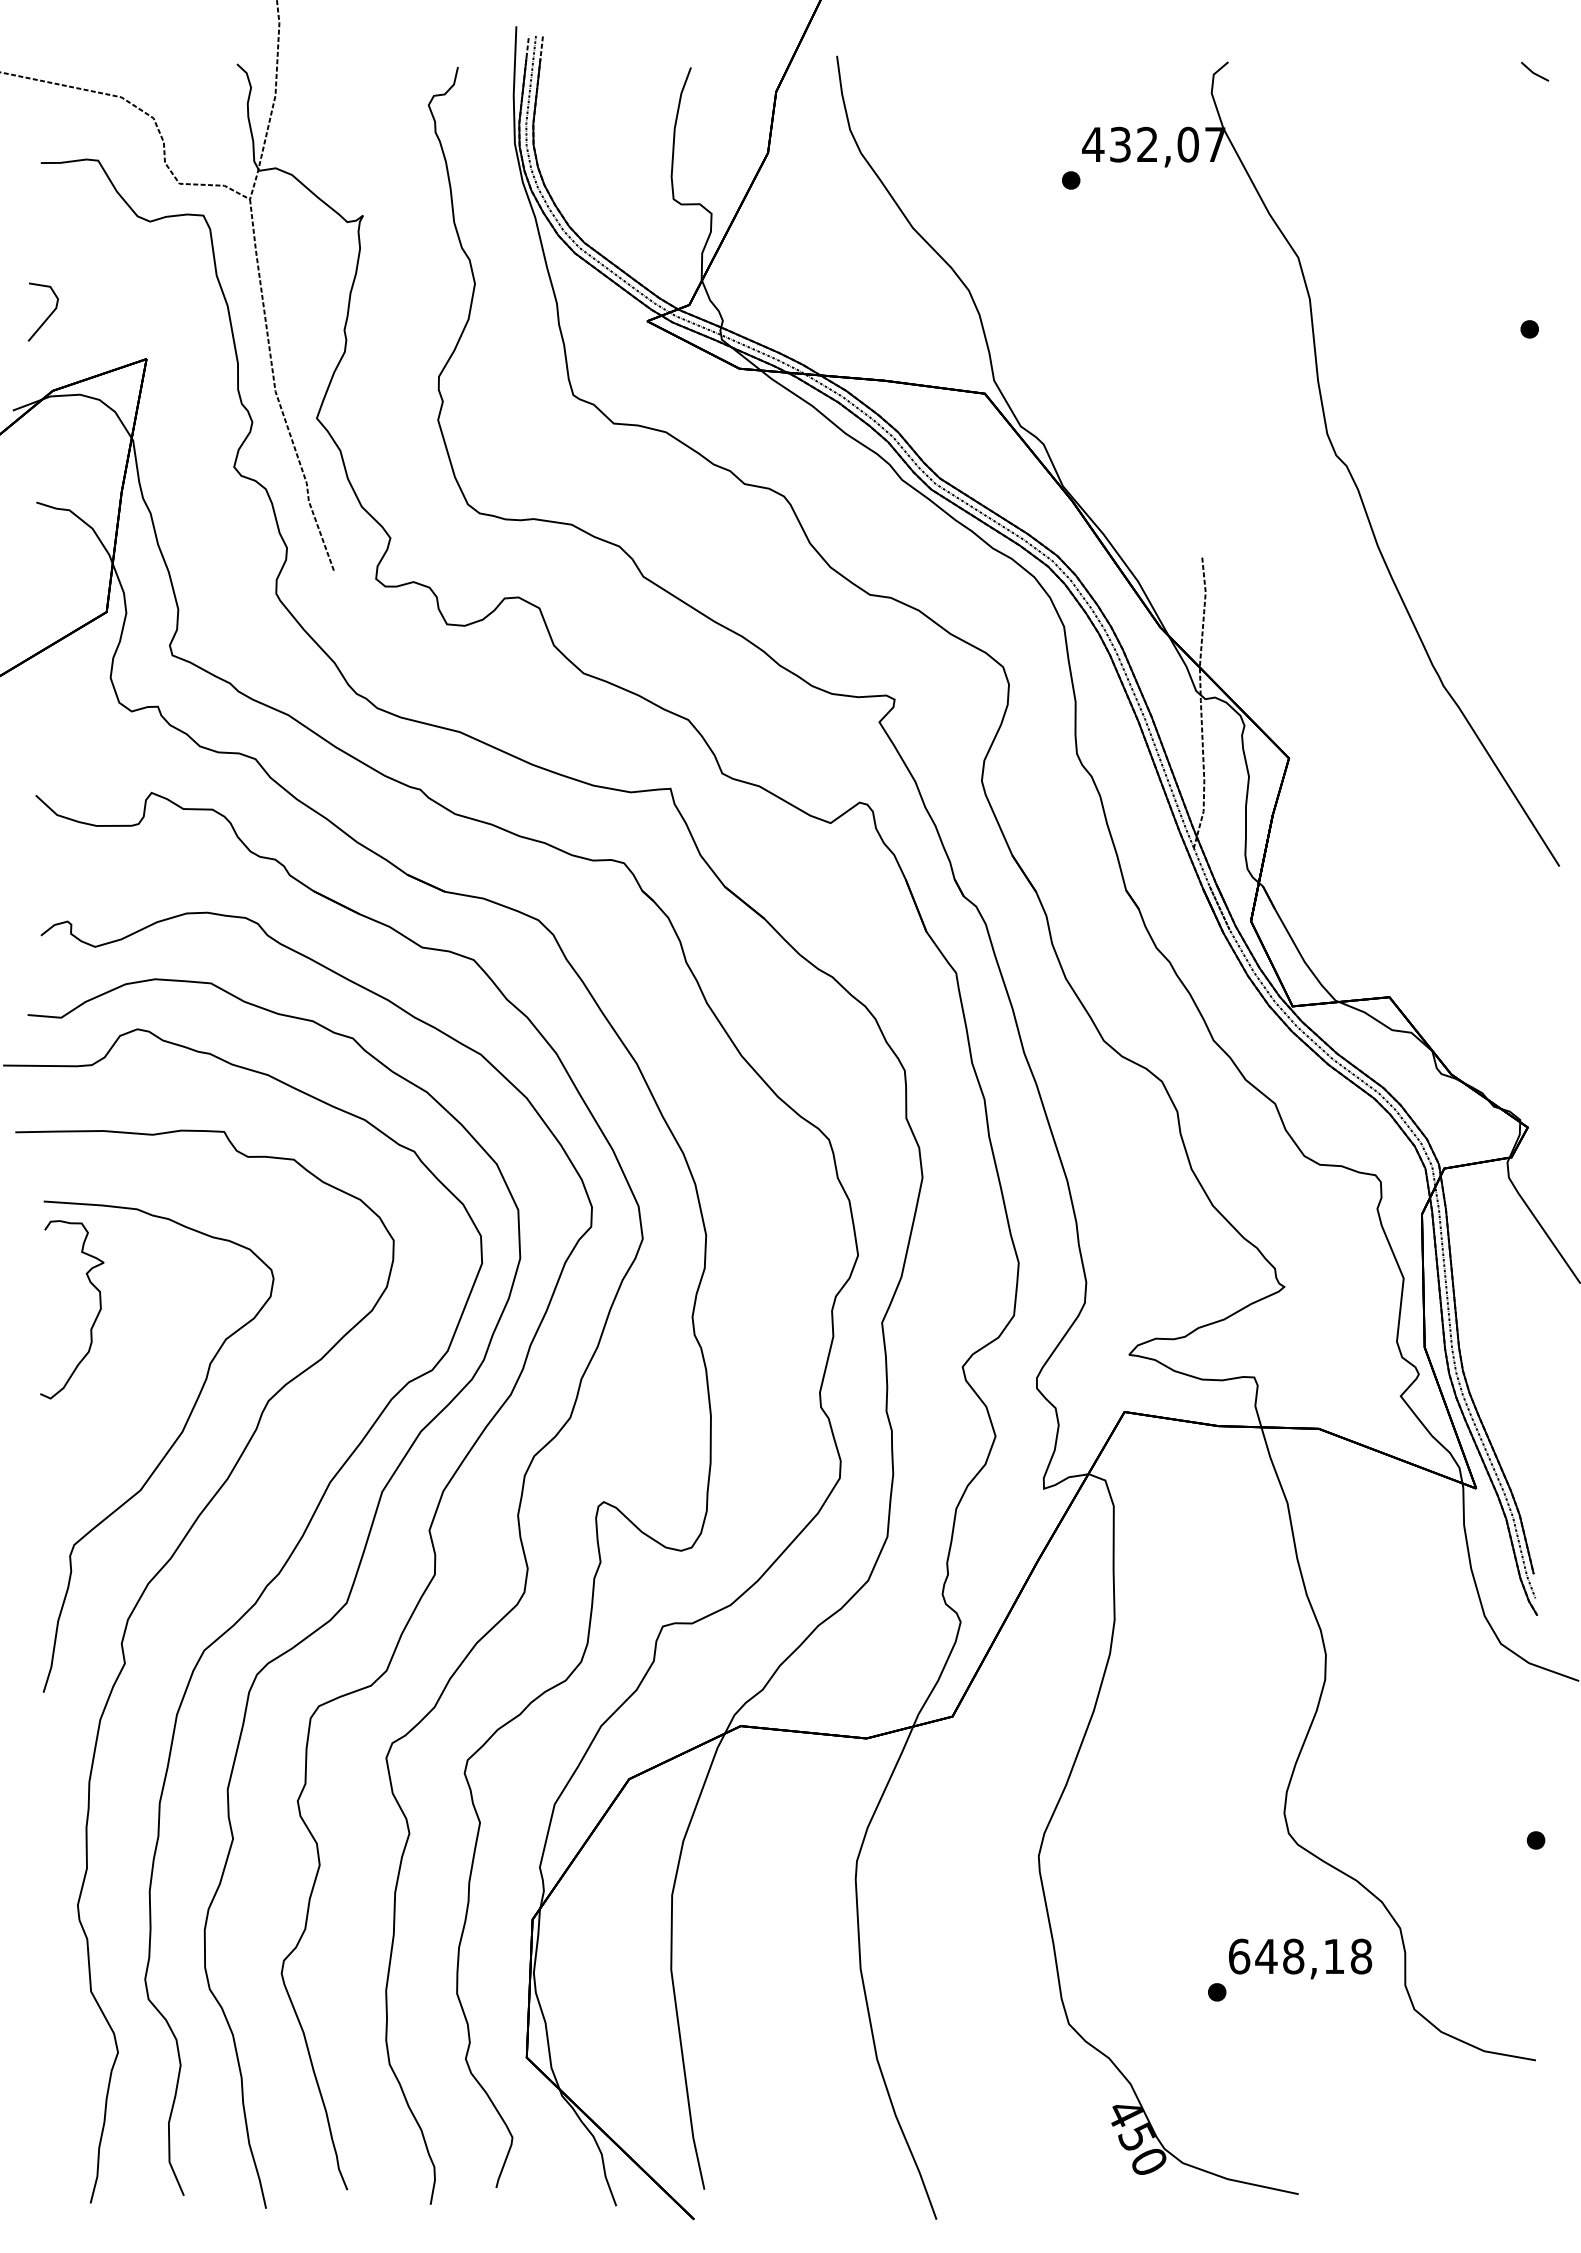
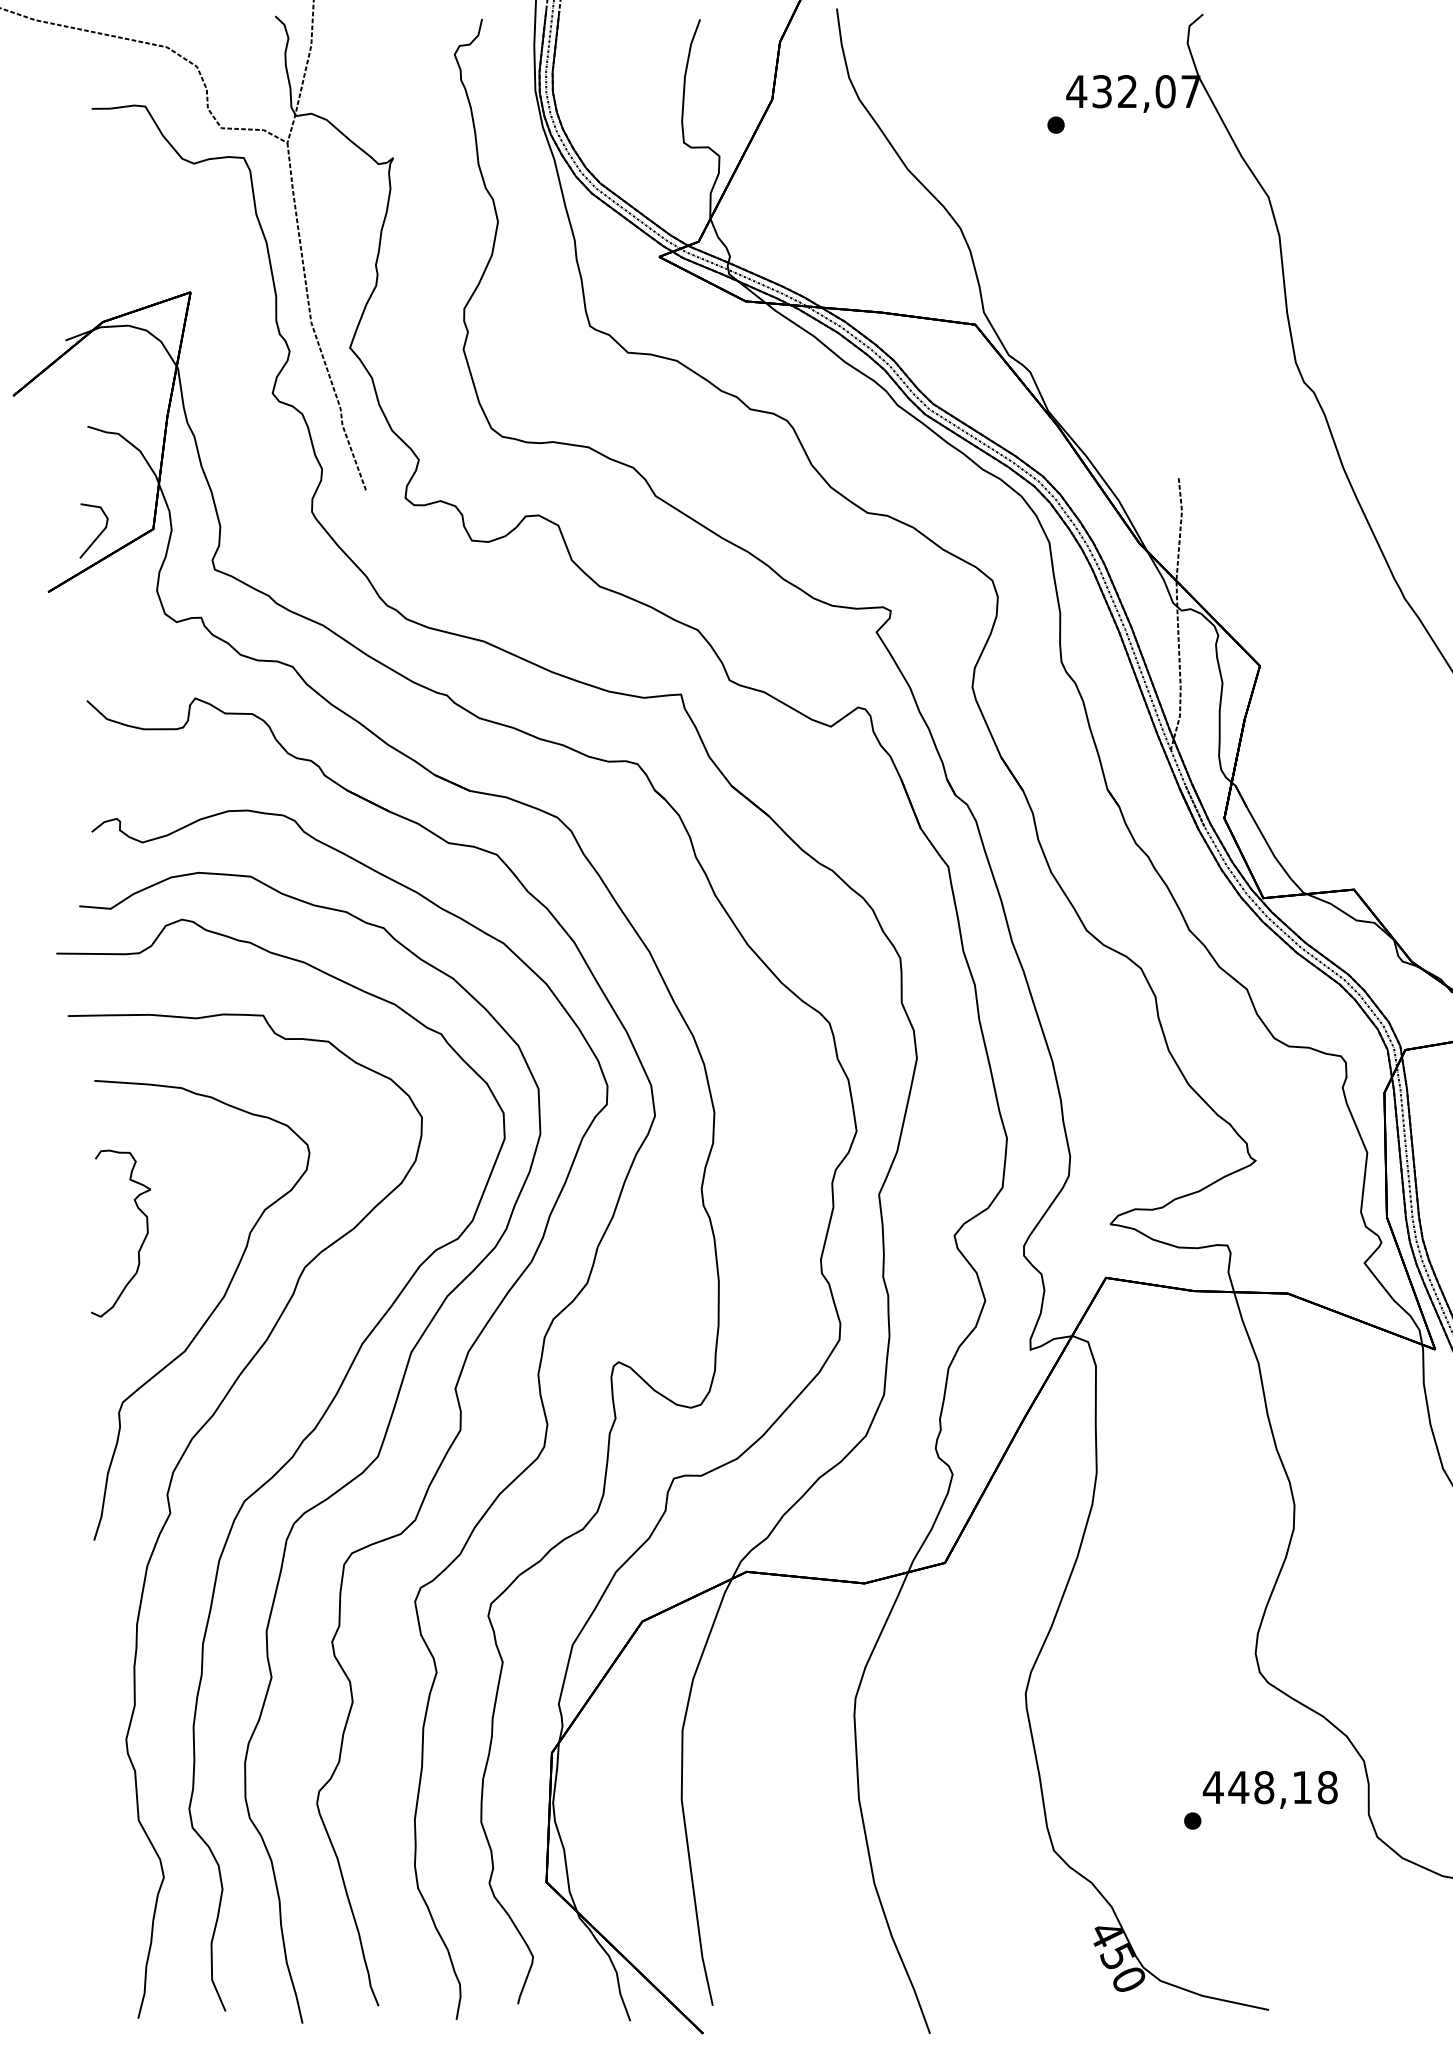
line: (48, 315) -> (98, 534), moved
curve: (95, 1317) -> (142, 1240), moved
text: (1239, 1956) -> (1213, 1787), 648,18 -> 448,18

